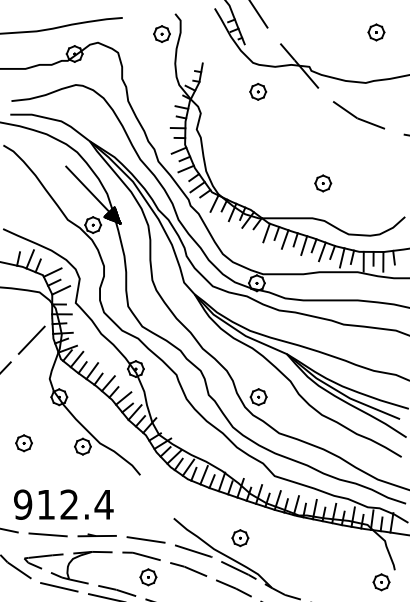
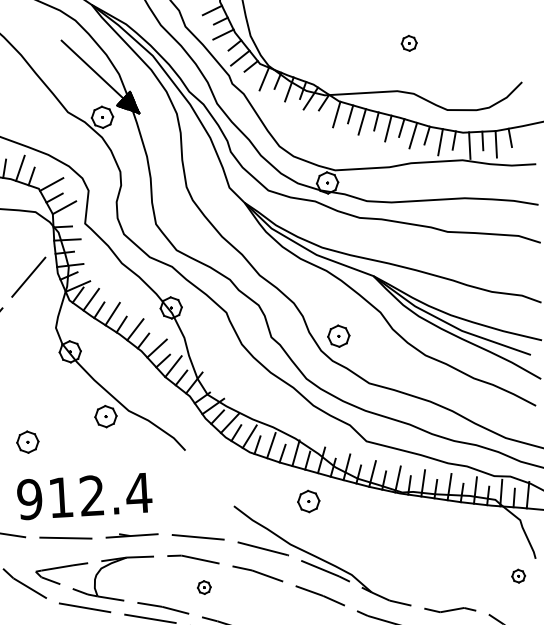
part: (323, 183) -> (409, 43), size x0.7
part: (23, 443) -> (27, 442), moved
part: (240, 538) -> (308, 501), moved
part: (148, 577) -> (204, 587), size x0.6
part: (381, 582) -> (518, 576), size x0.6

